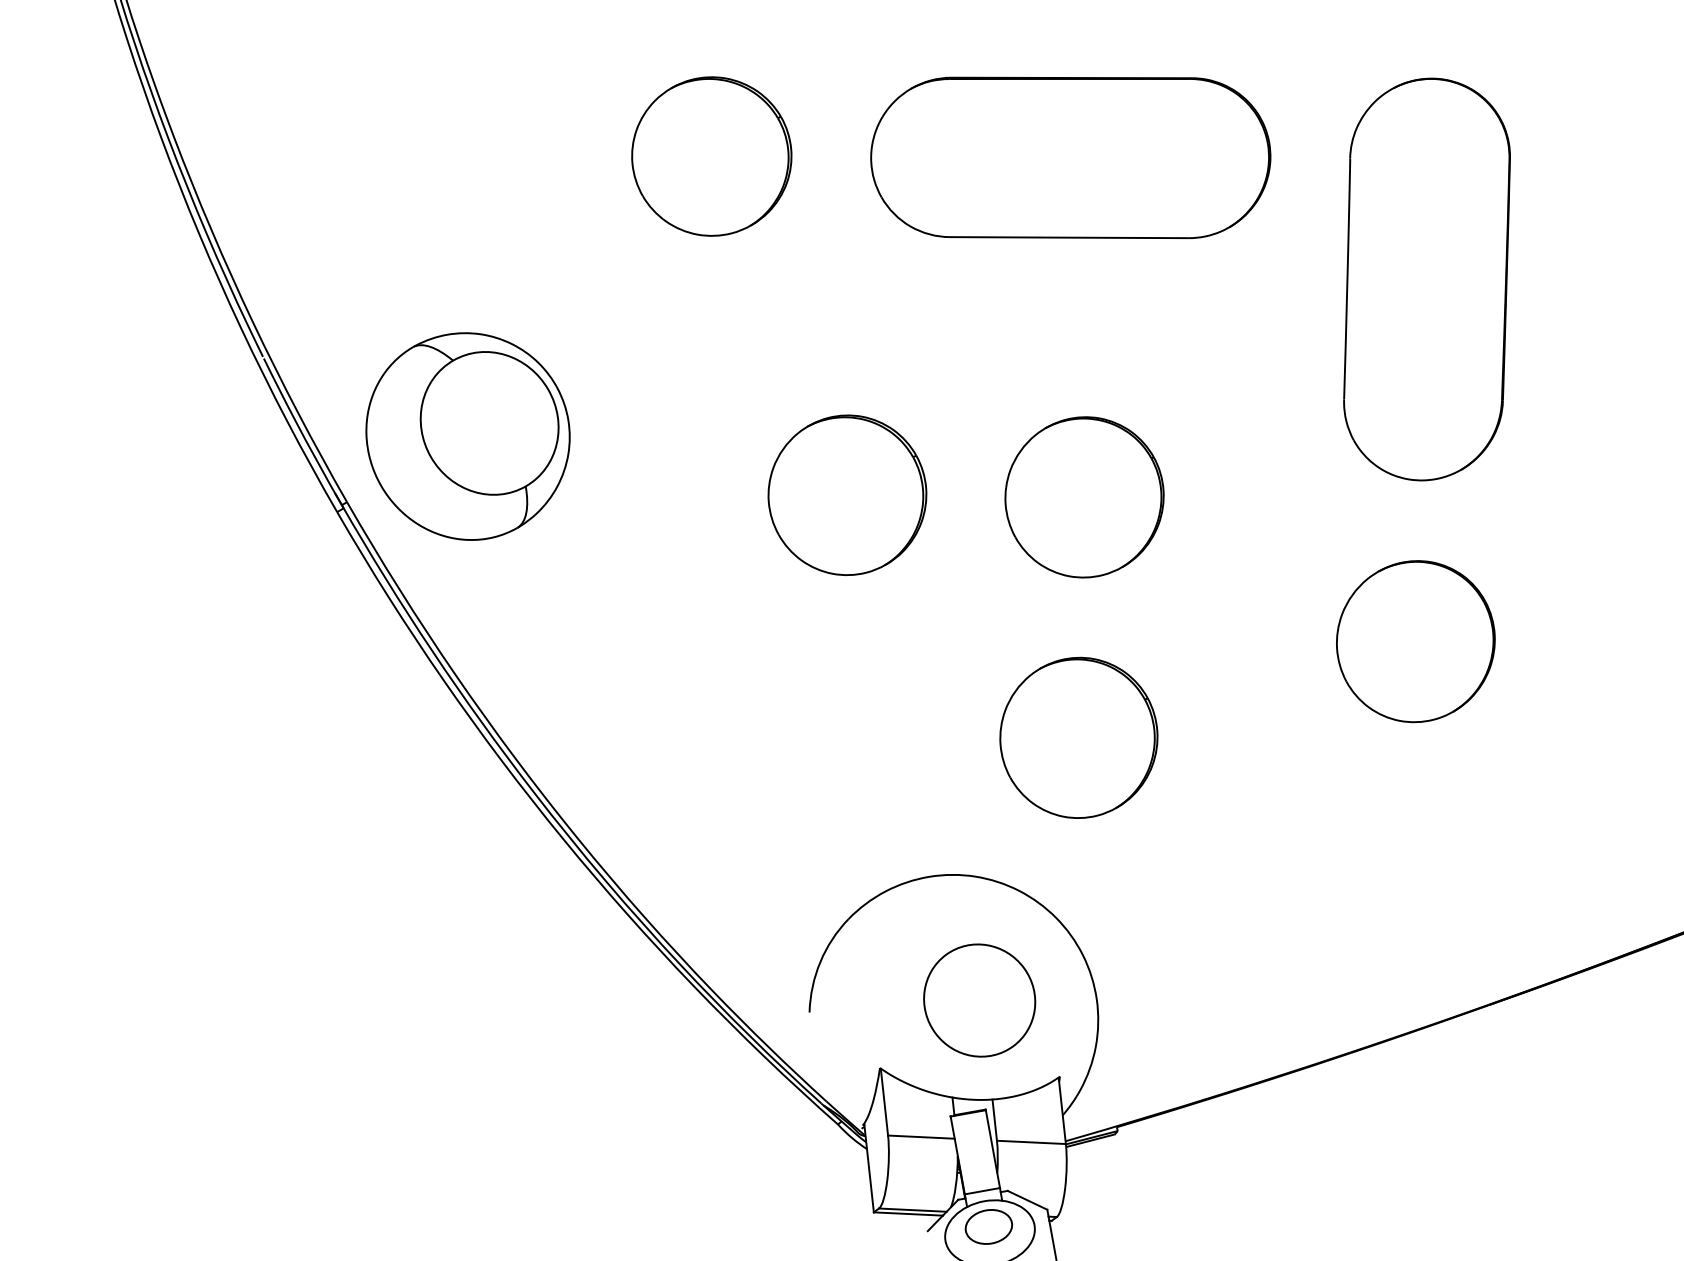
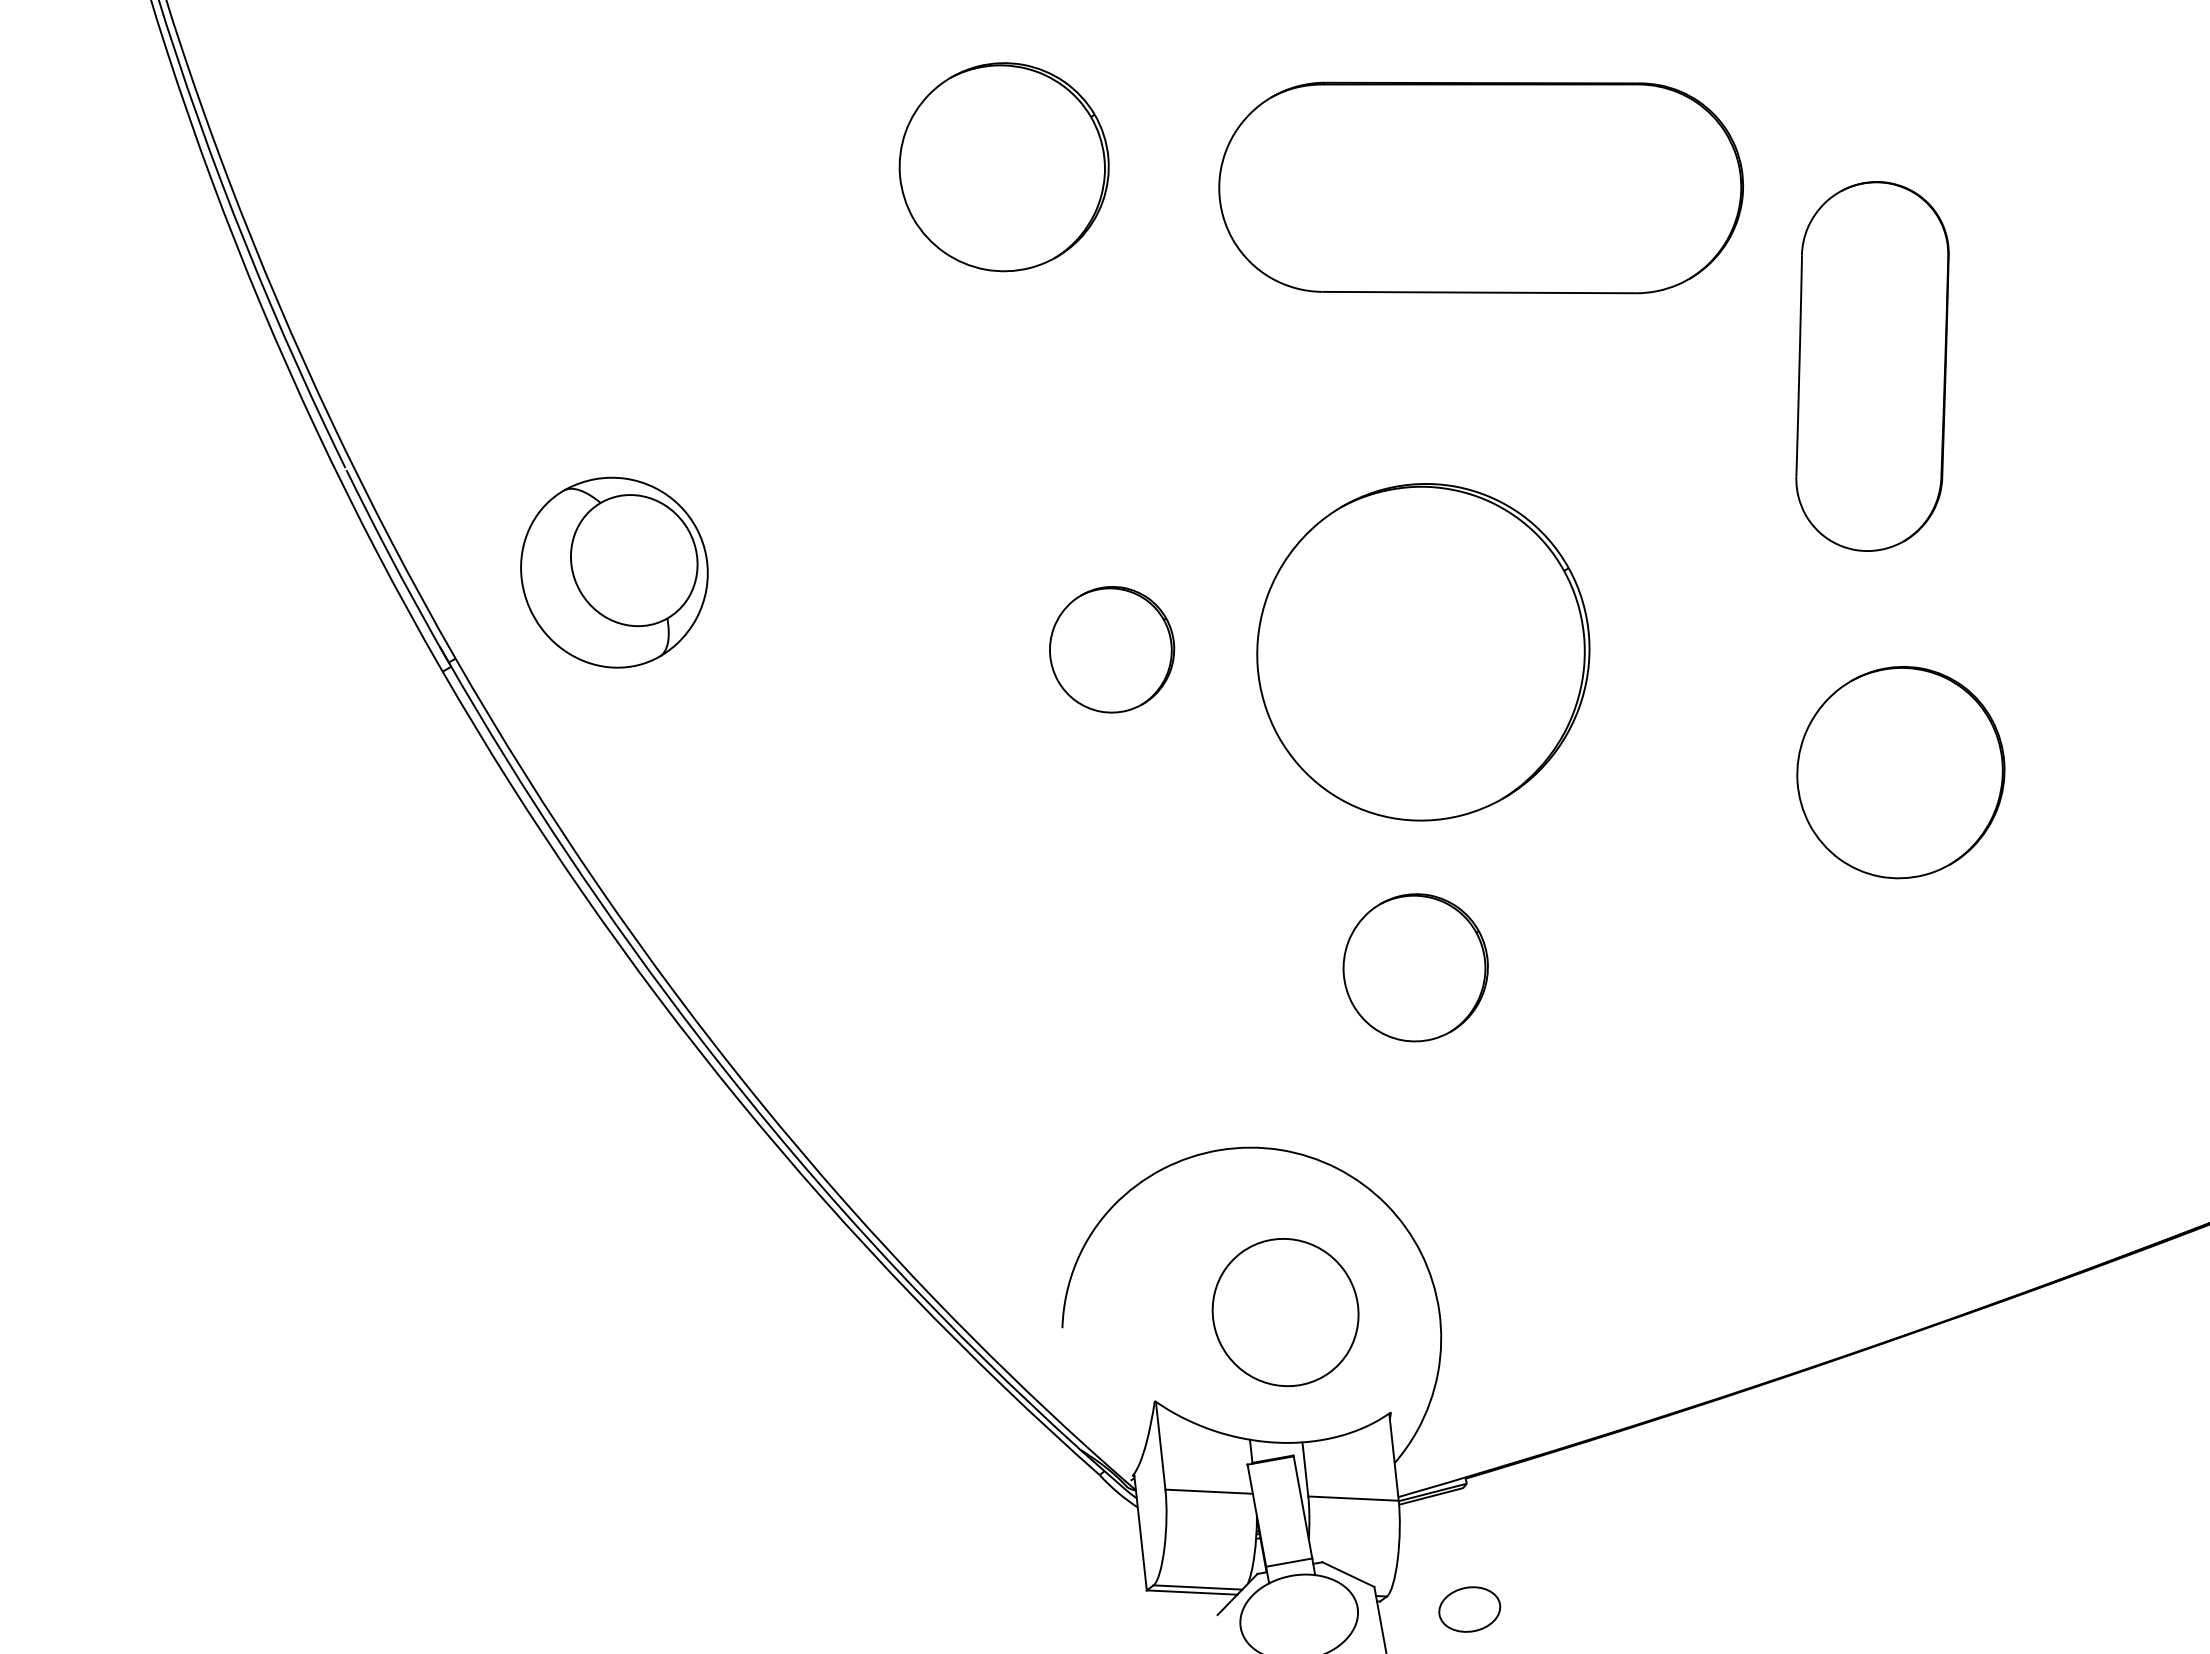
part: (711, 156) -> (1003, 167), moved
part: (1070, 157) -> (1480, 187), moved
part: (1426, 279) -> (1872, 366), size x0.7
part: (468, 436) -> (614, 572), size x0.7
part: (846, 495) -> (1111, 649), size x0.6
part: (1083, 497) -> (1422, 652), size x1.6
part: (1415, 641) -> (1900, 772), moved
part: (1078, 737) -> (1415, 967), size x0.7
part: (988, 1226) -> (1469, 1609), moved

